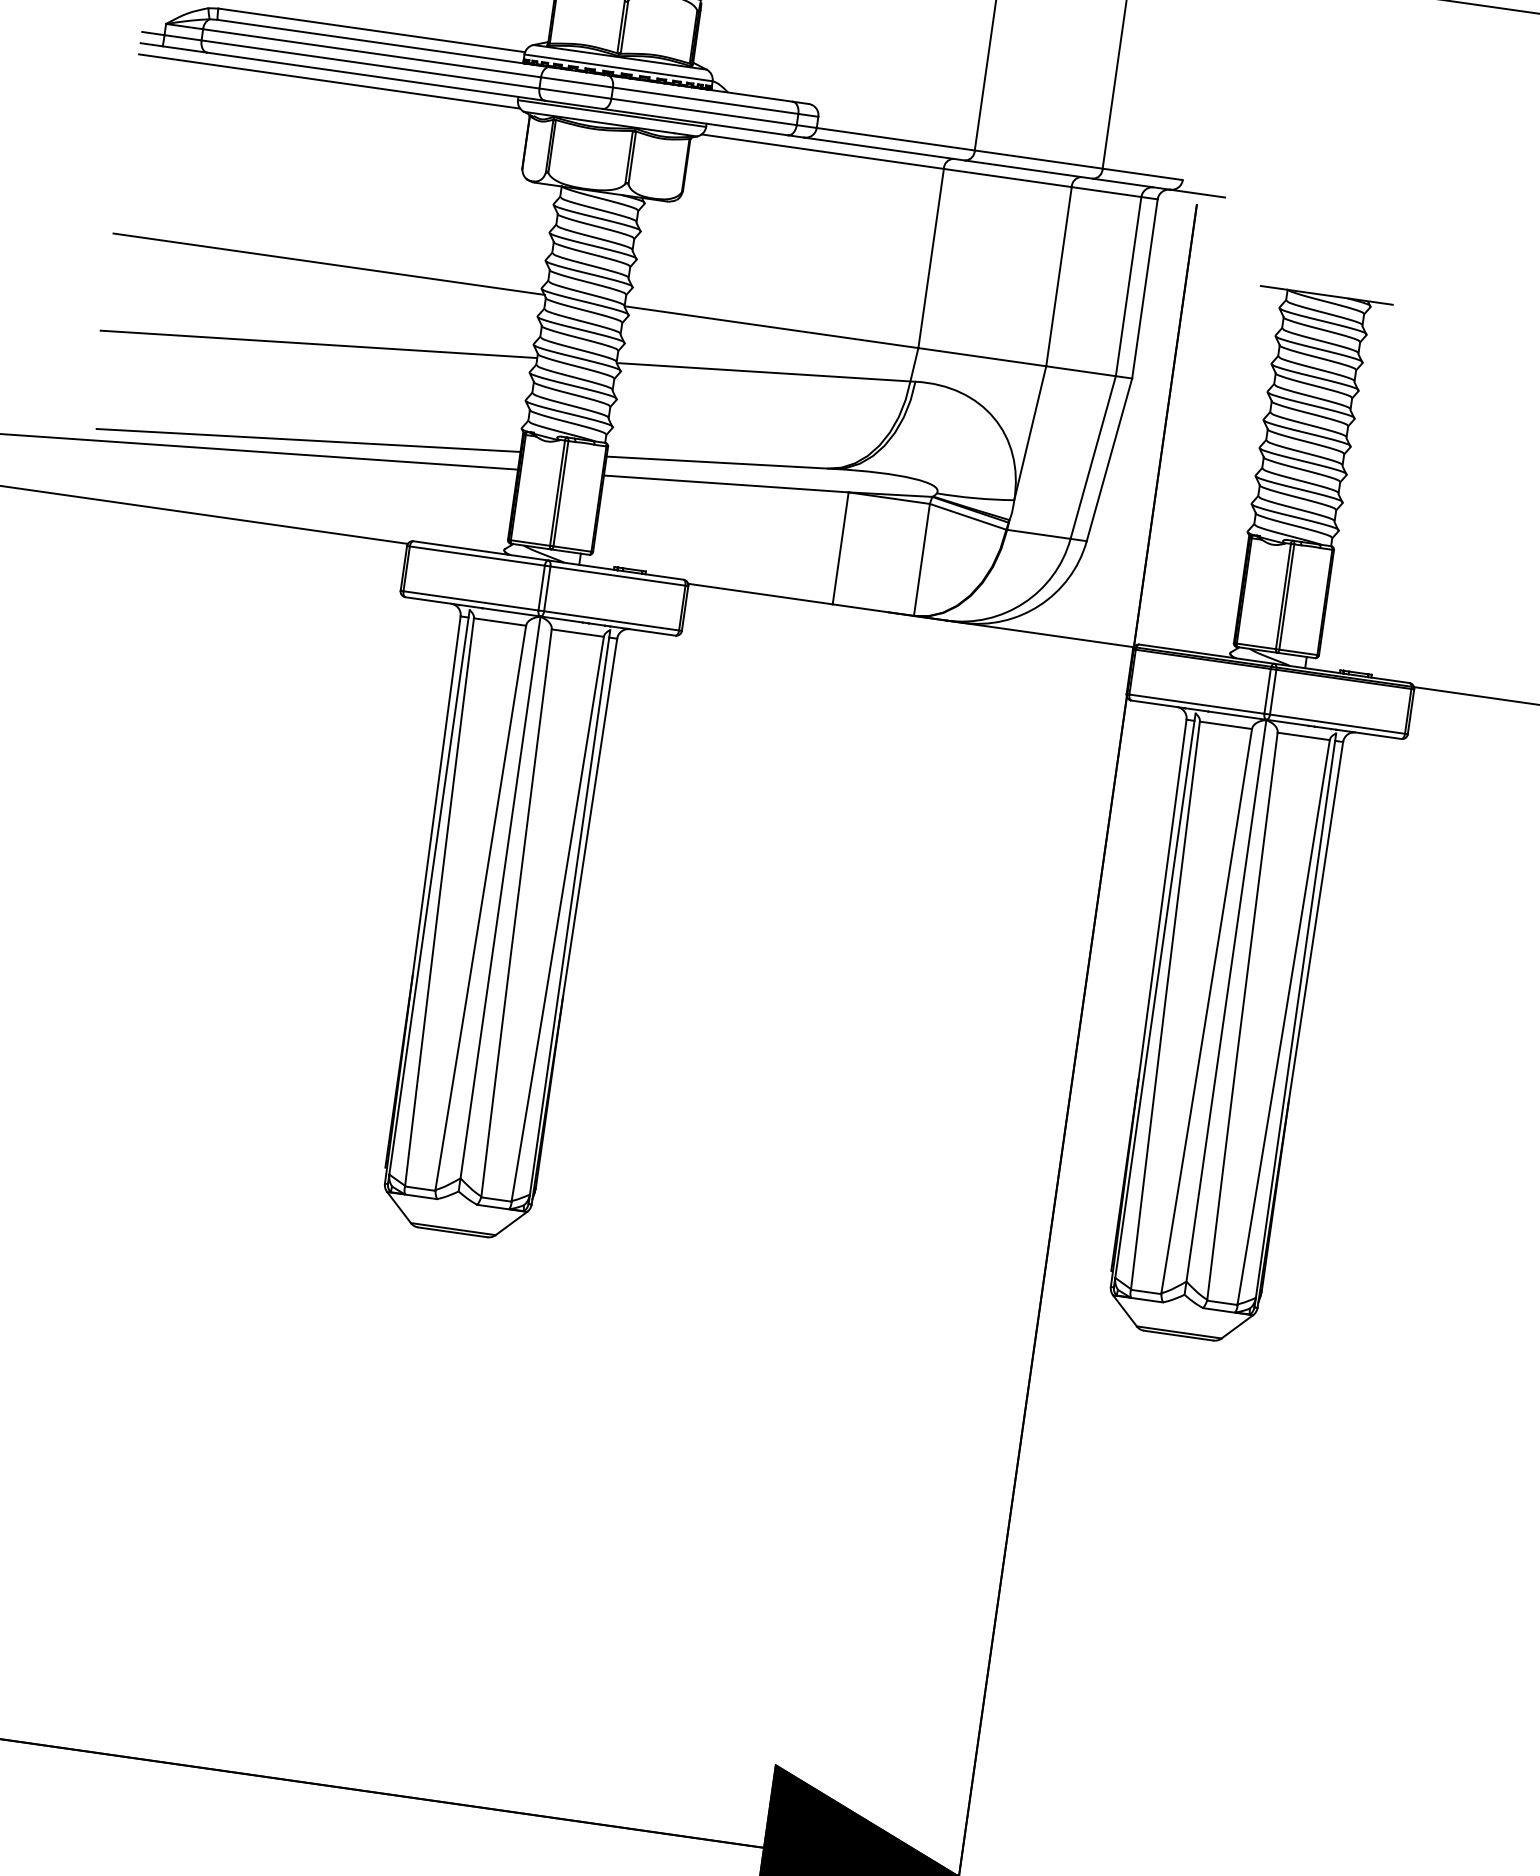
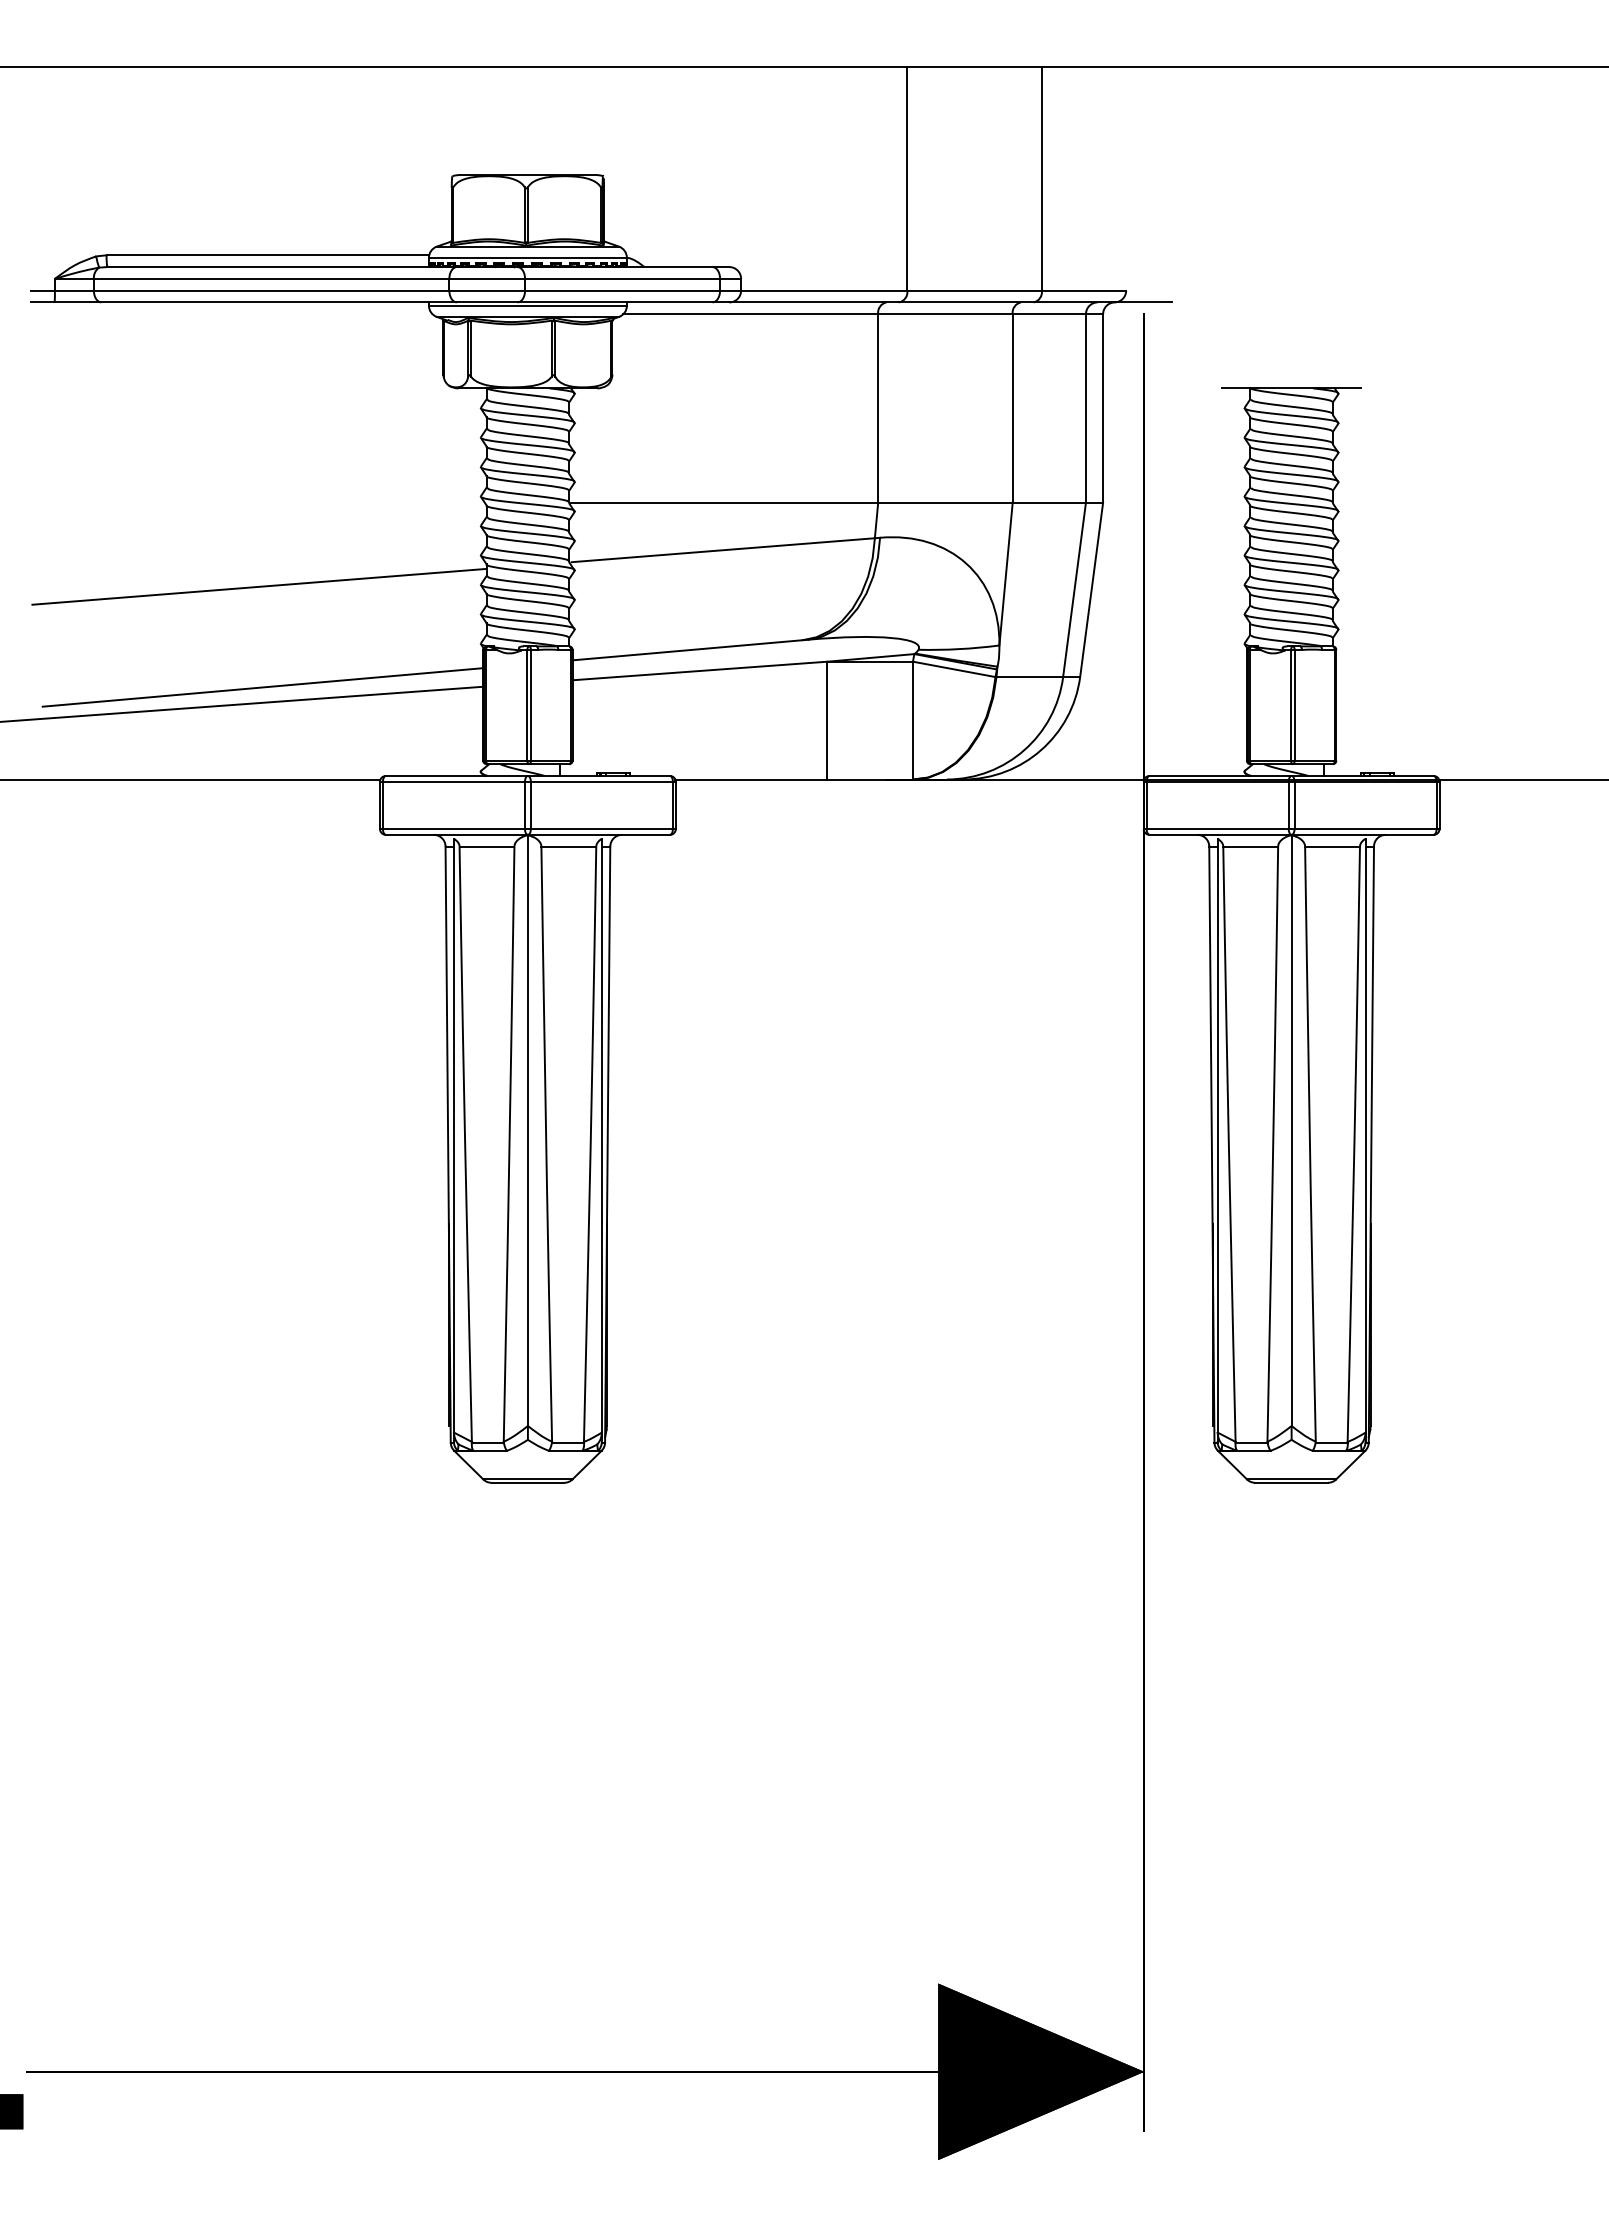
line: (329, 81) -> (231, 314), removed
line: (329, 264) -> (258, 502), removed

